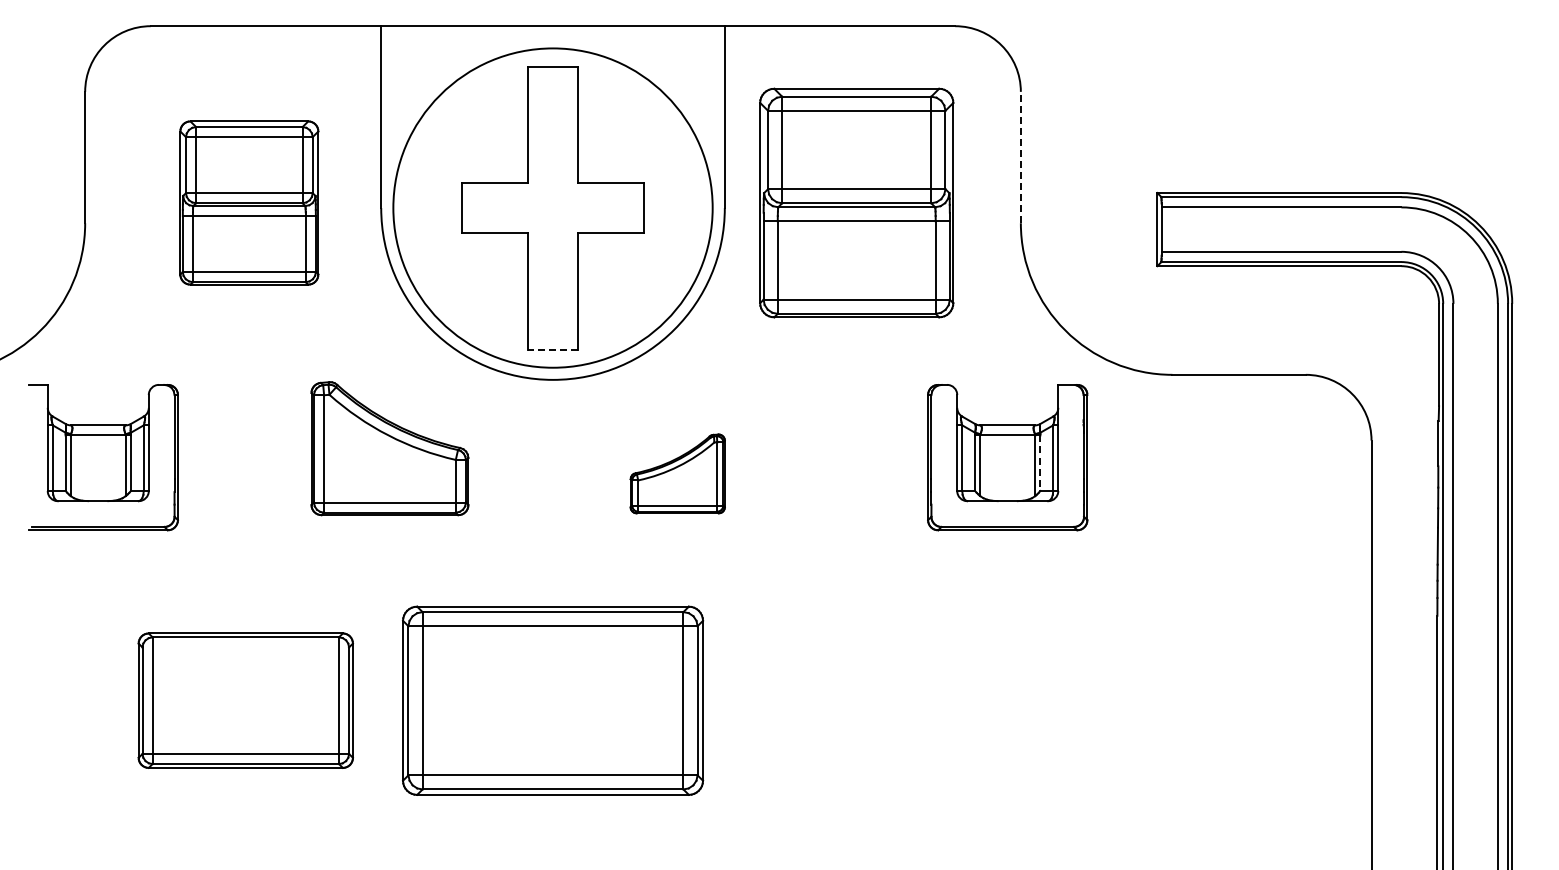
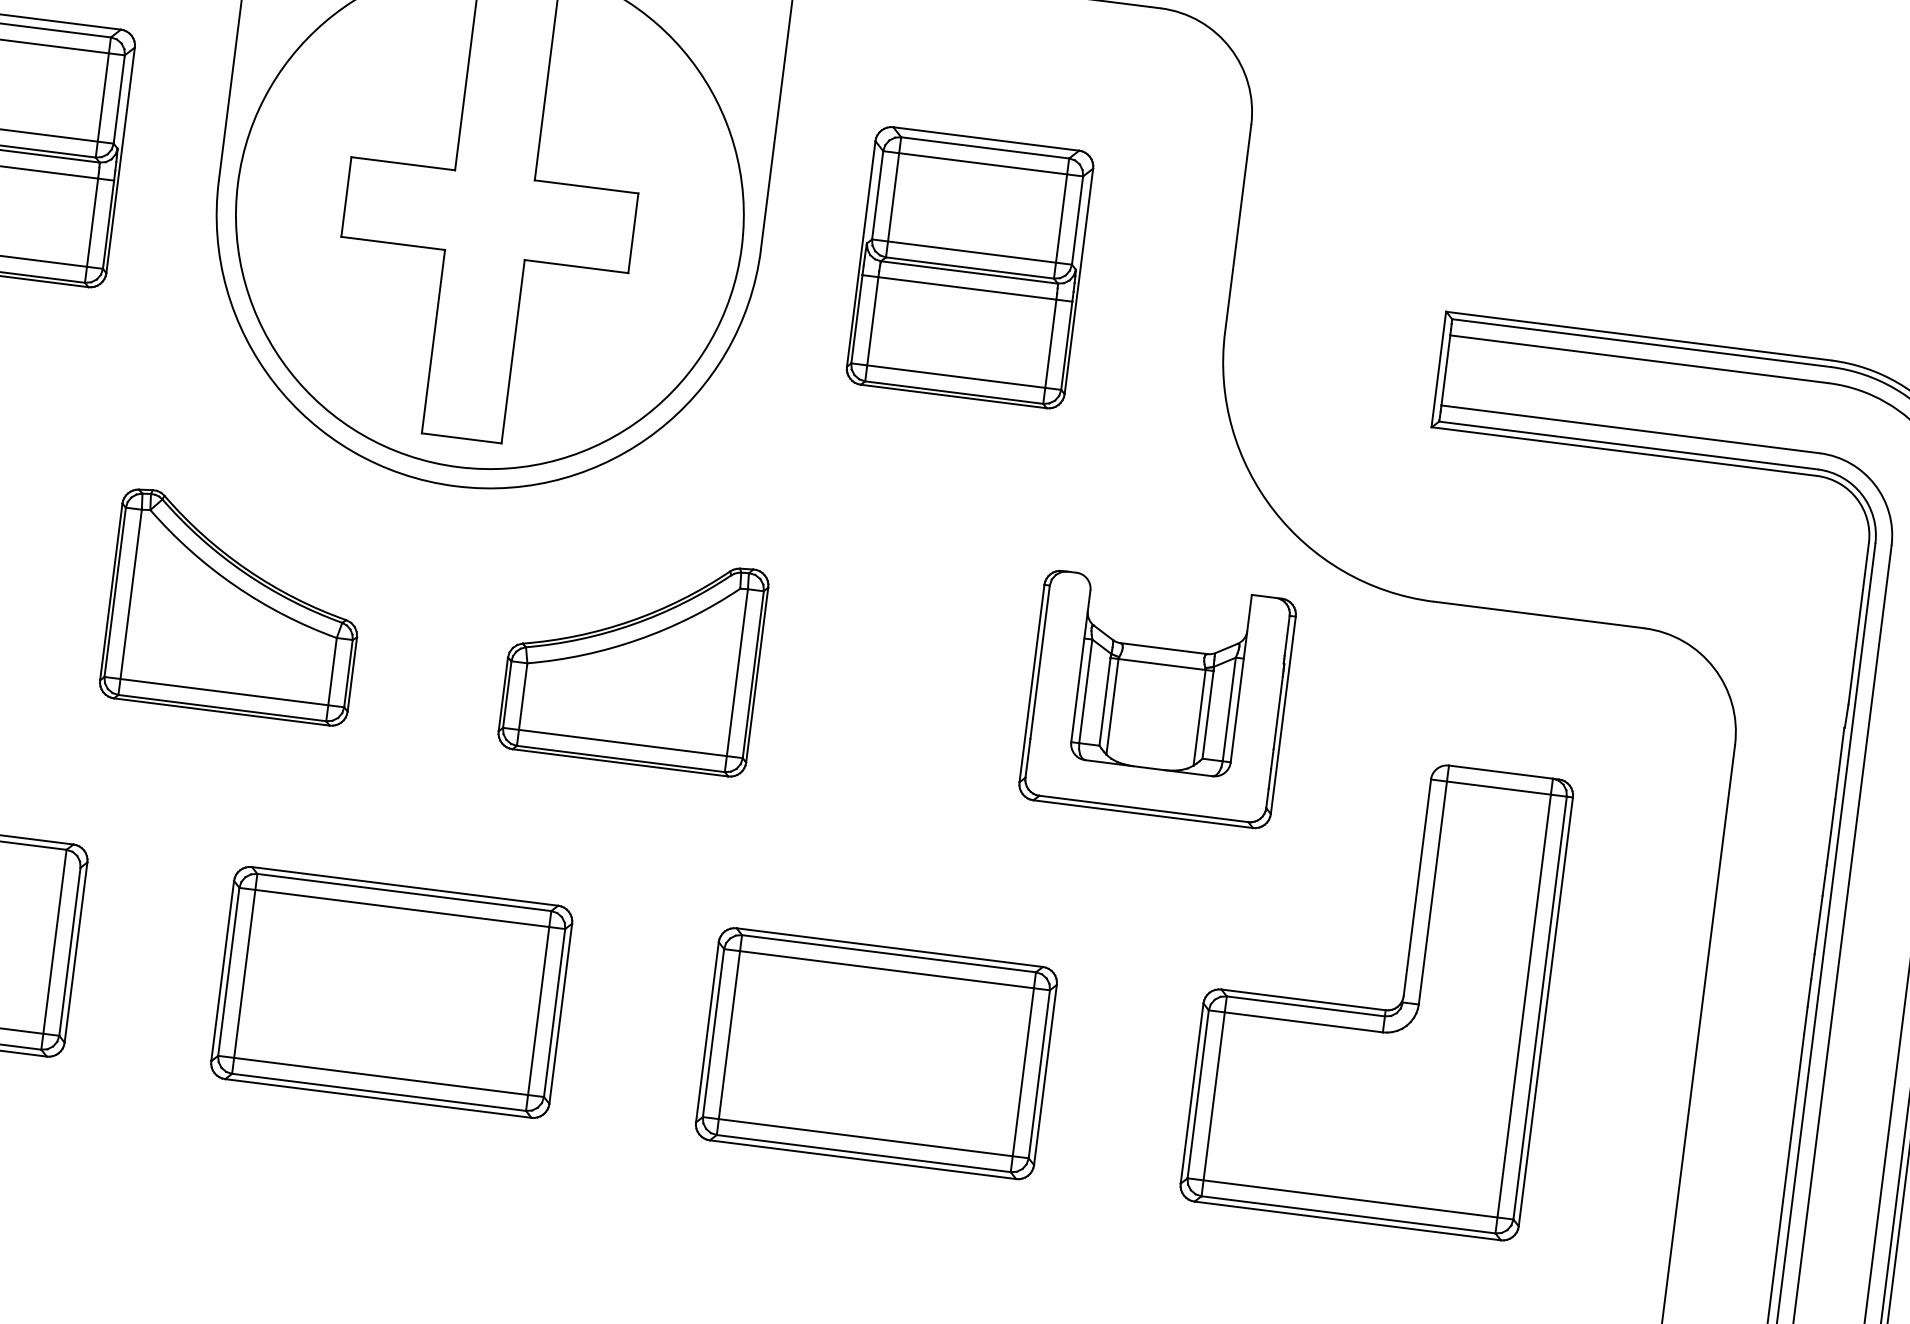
line: (1020, 157) -> (1237, 228), dashed -> solid
part: (856, 202) -> (969, 266), size x0.71
line: (552, 349) -> (460, 438), dashed -> solid
part: (389, 448) -> (234, 606), moved
line: (1040, 463) -> (1208, 715), dashed -> solid
part: (677, 473) -> (633, 658), size x1.67
part: (1167, 632) -> (1374, 1007), added
part: (552, 700) -> (390, 992), size x0.71
part: (860, 700) -> (876, 1053), added

